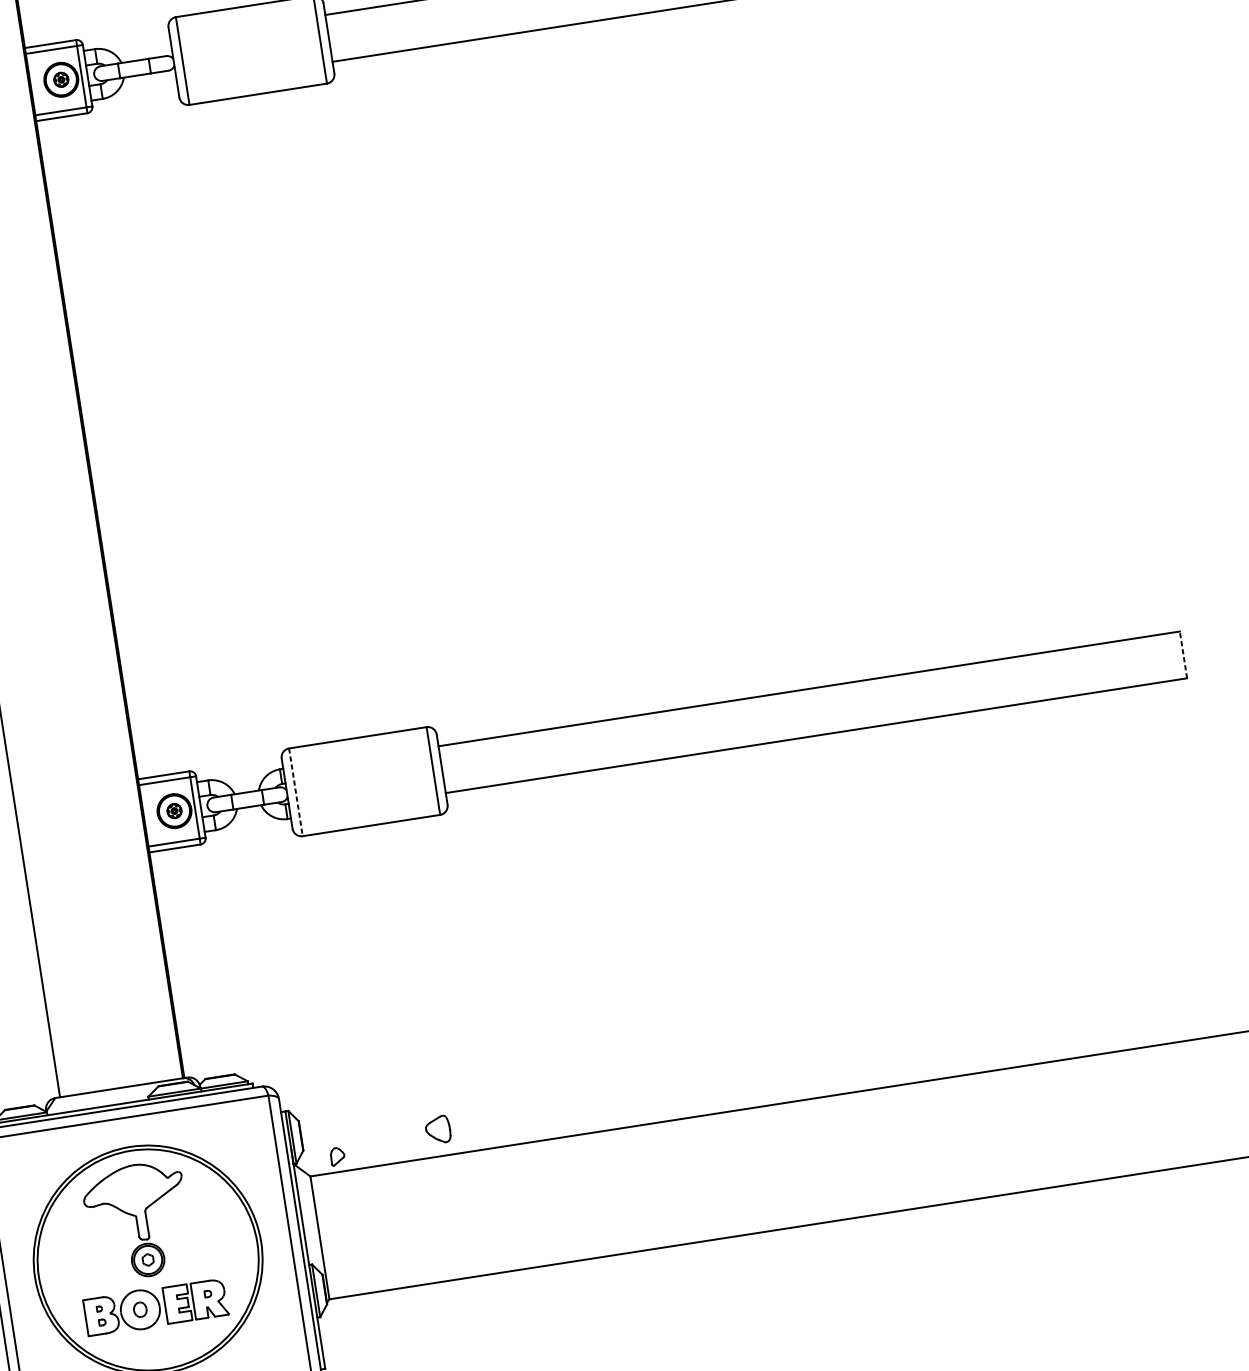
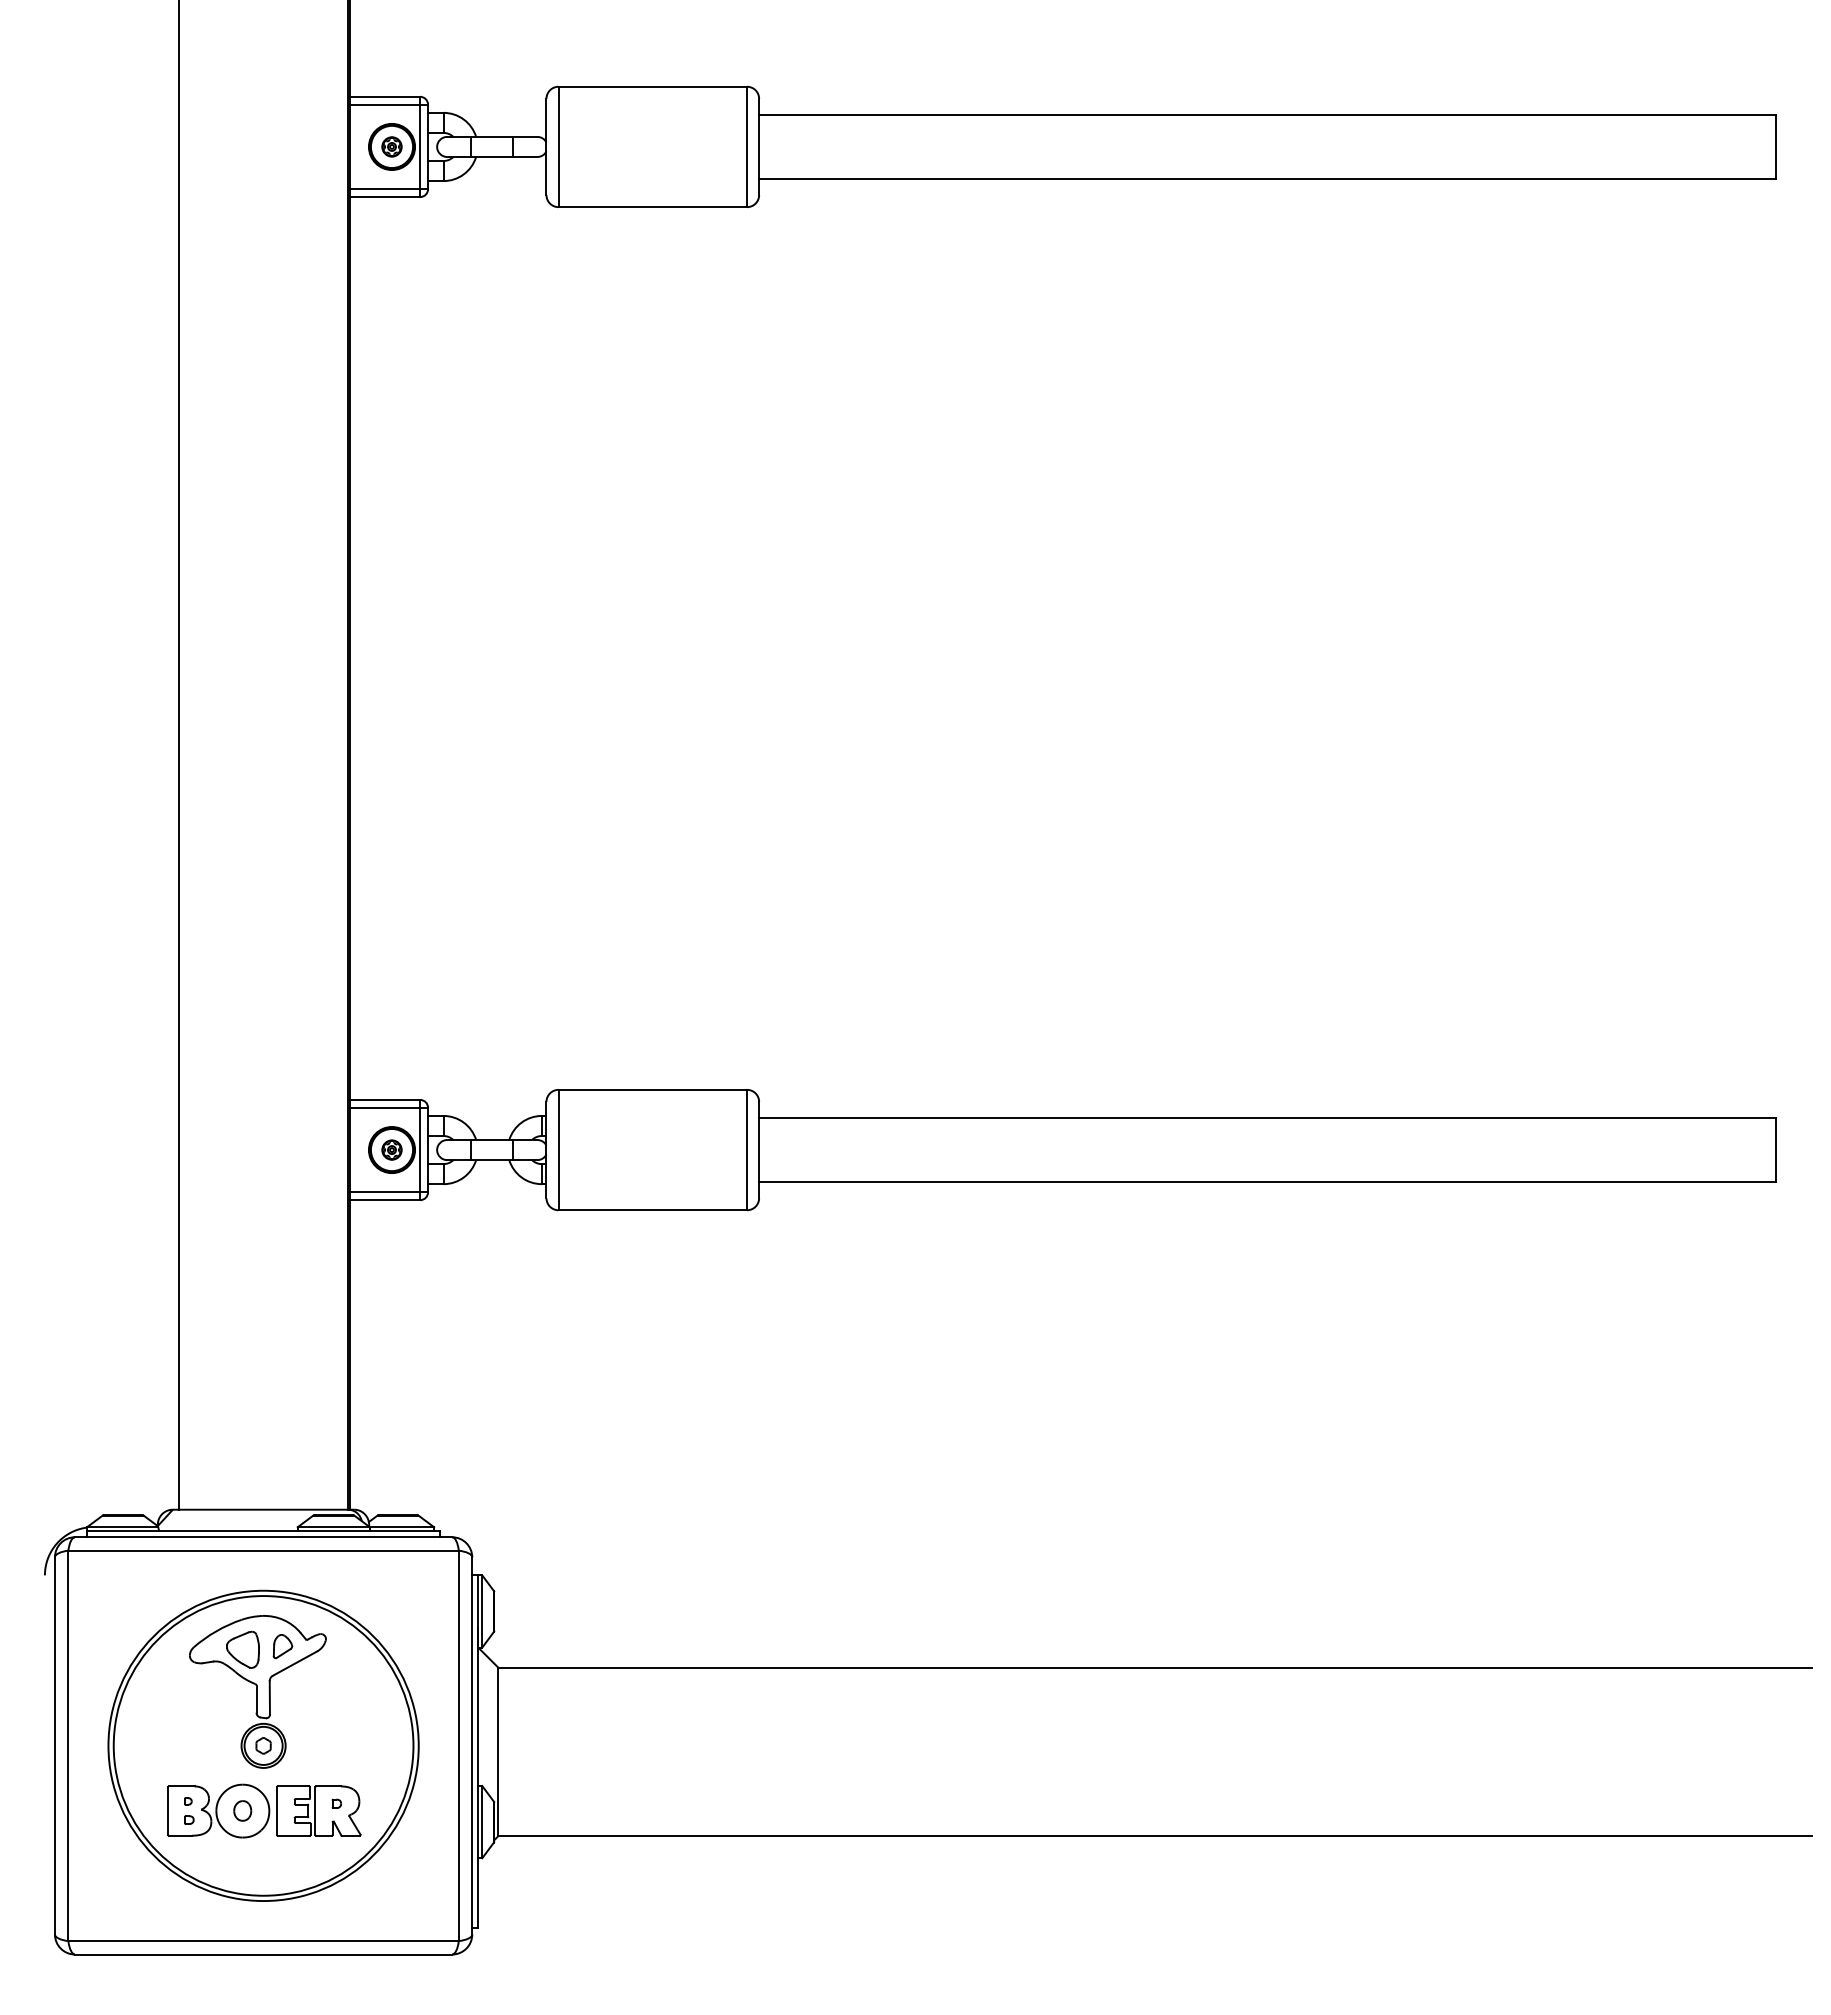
line: (1183, 654) -> (1776, 1149), dashed -> solid
line: (295, 792) -> (558, 1150), dashed -> solid
part: (437, 1129) -> (242, 1649), moved
part: (337, 1156) -> (282, 1646), moved

